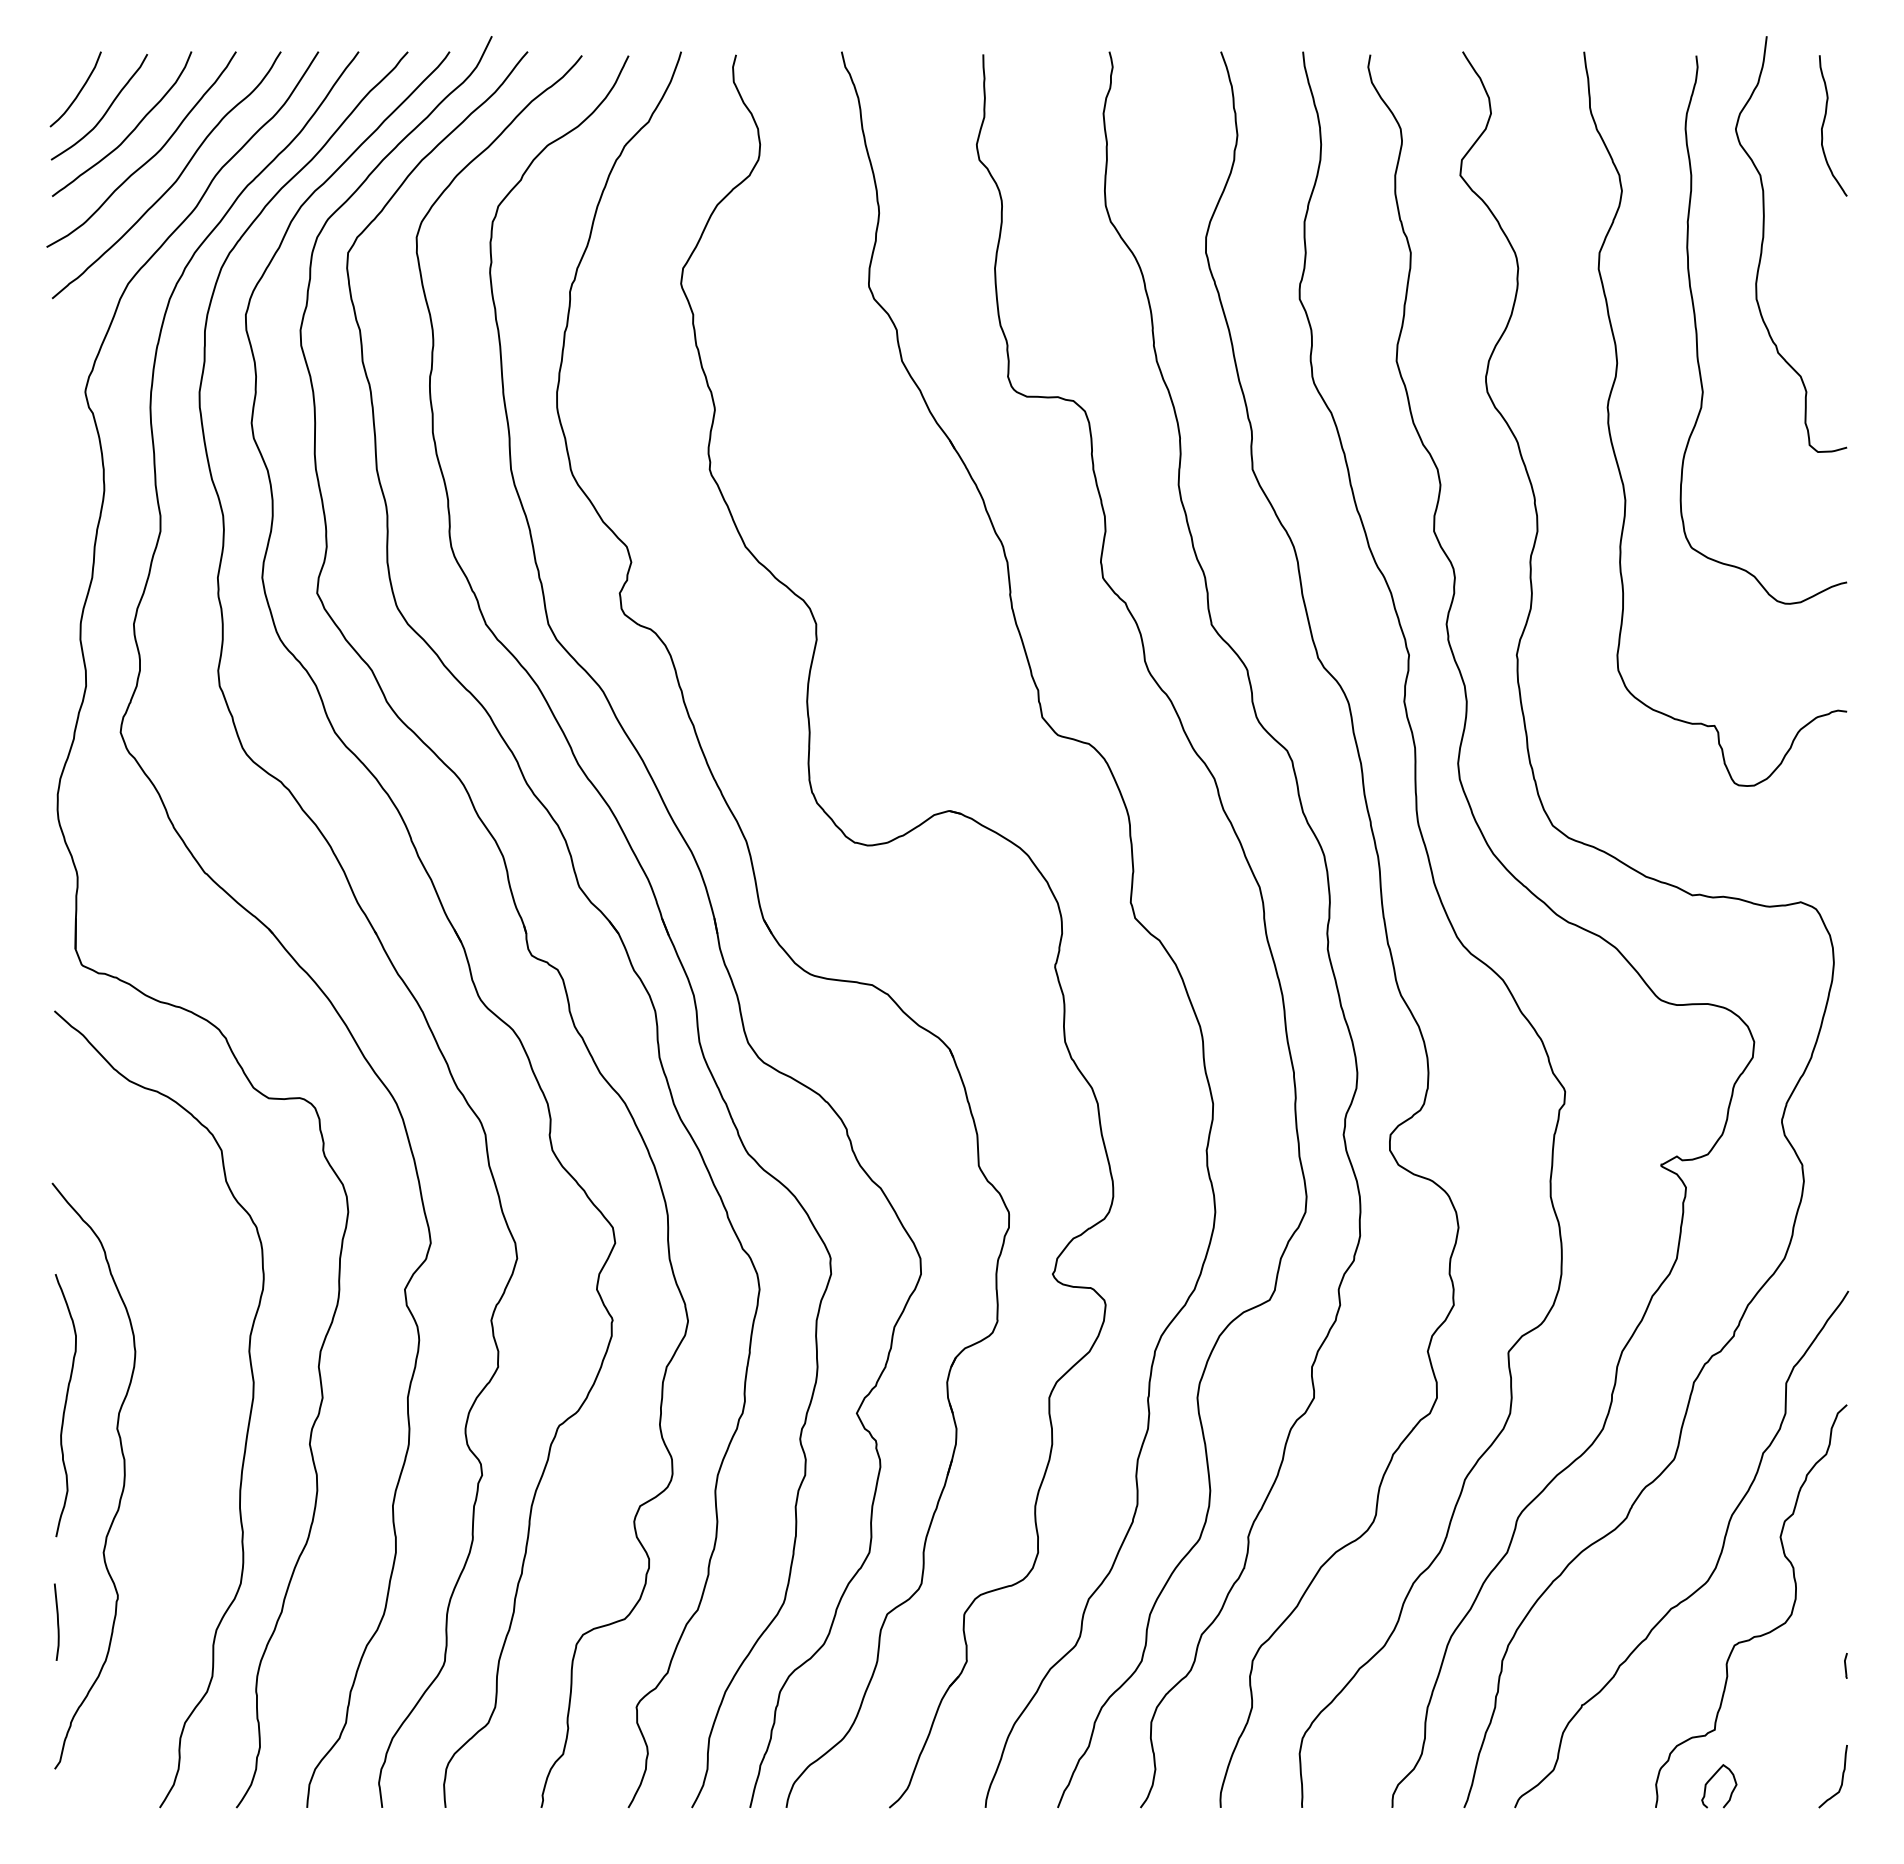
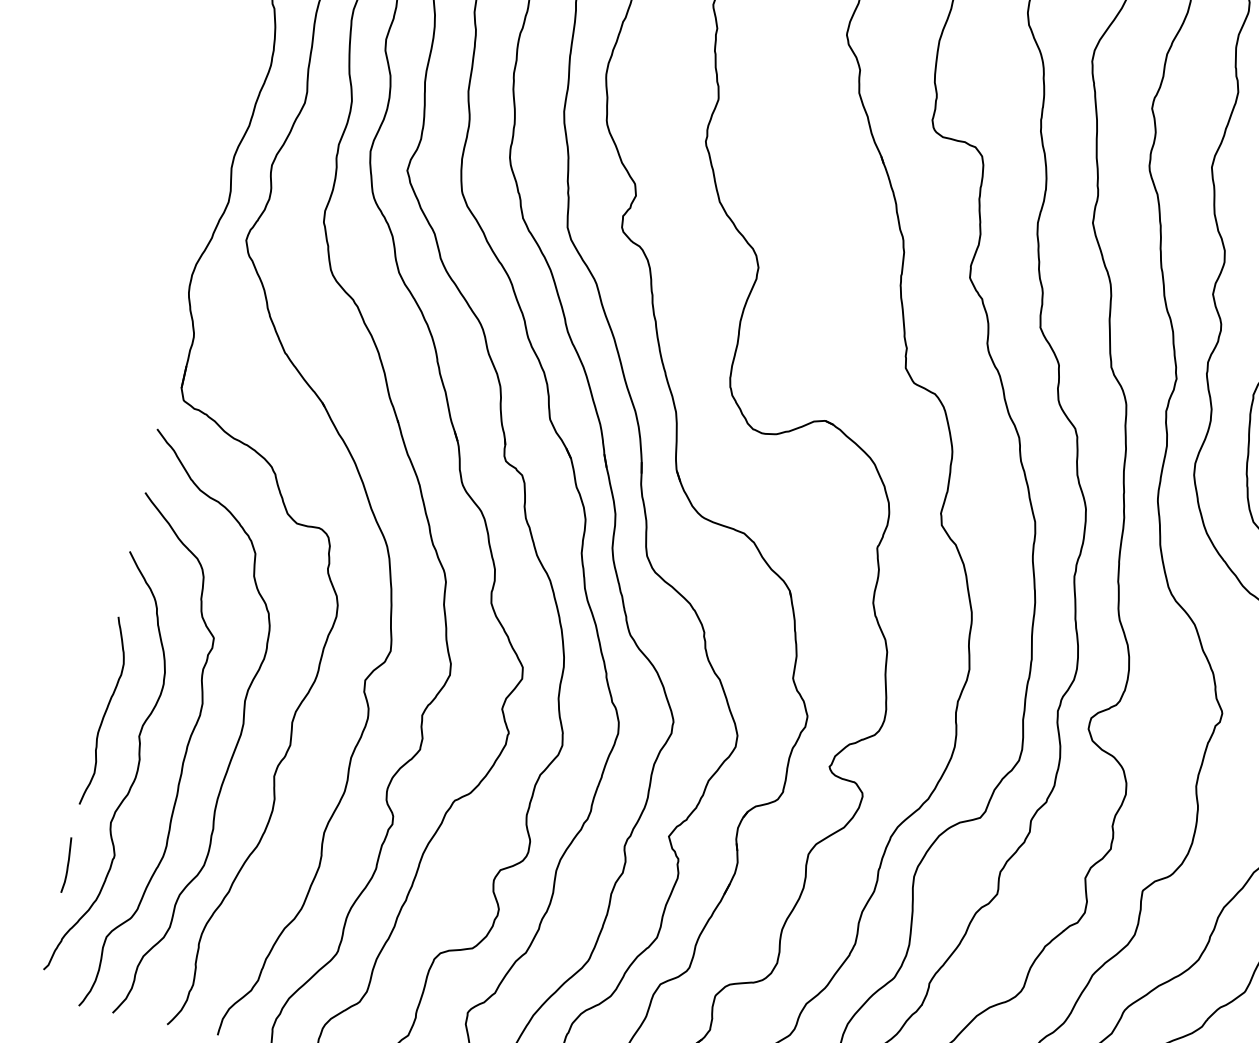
curve: (182, 1452) -> (182, 763), added

